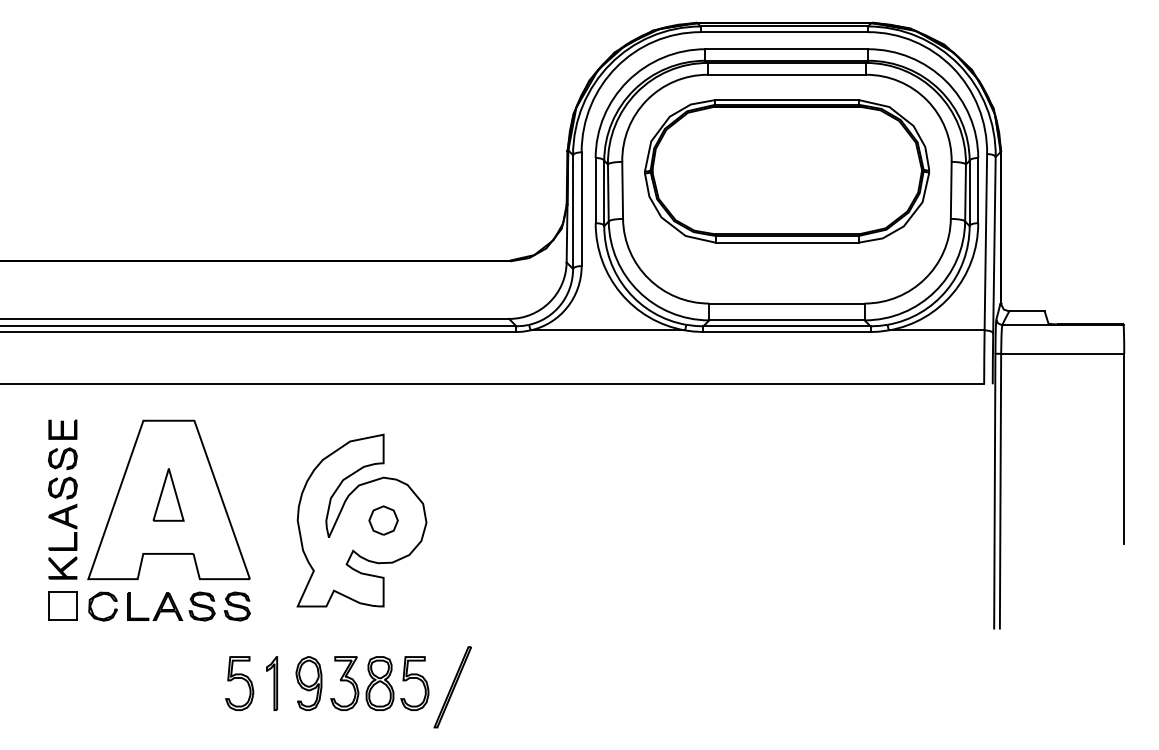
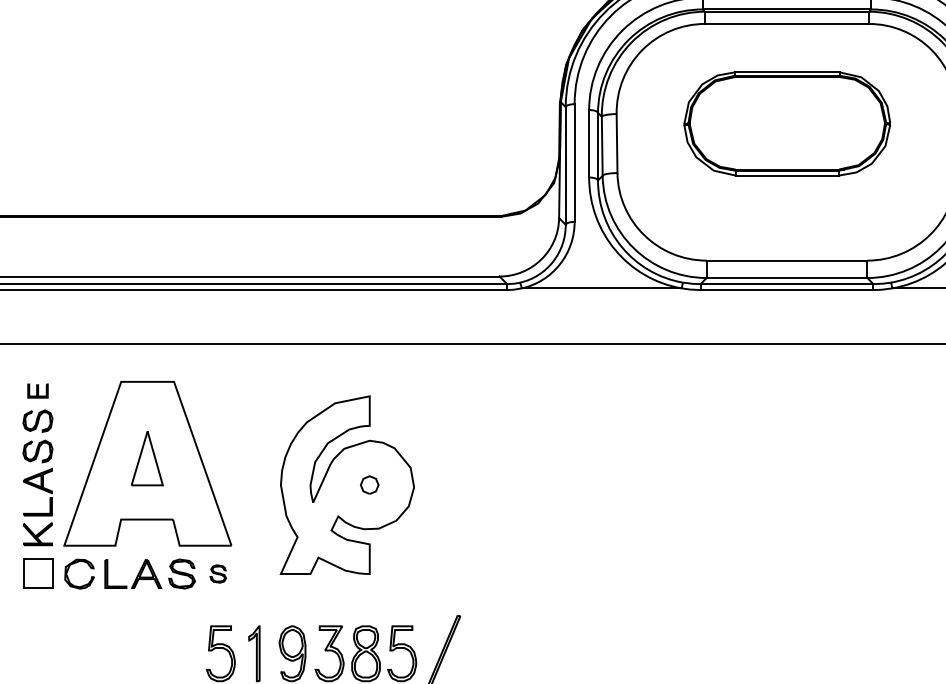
part: (787, 171) -> (787, 123), size x0.7
part: (62, 429) -> (37, 390), size x0.7
part: (383, 520) -> (369, 485), size x0.6
part: (236, 606) -> (217, 574), size x0.6

